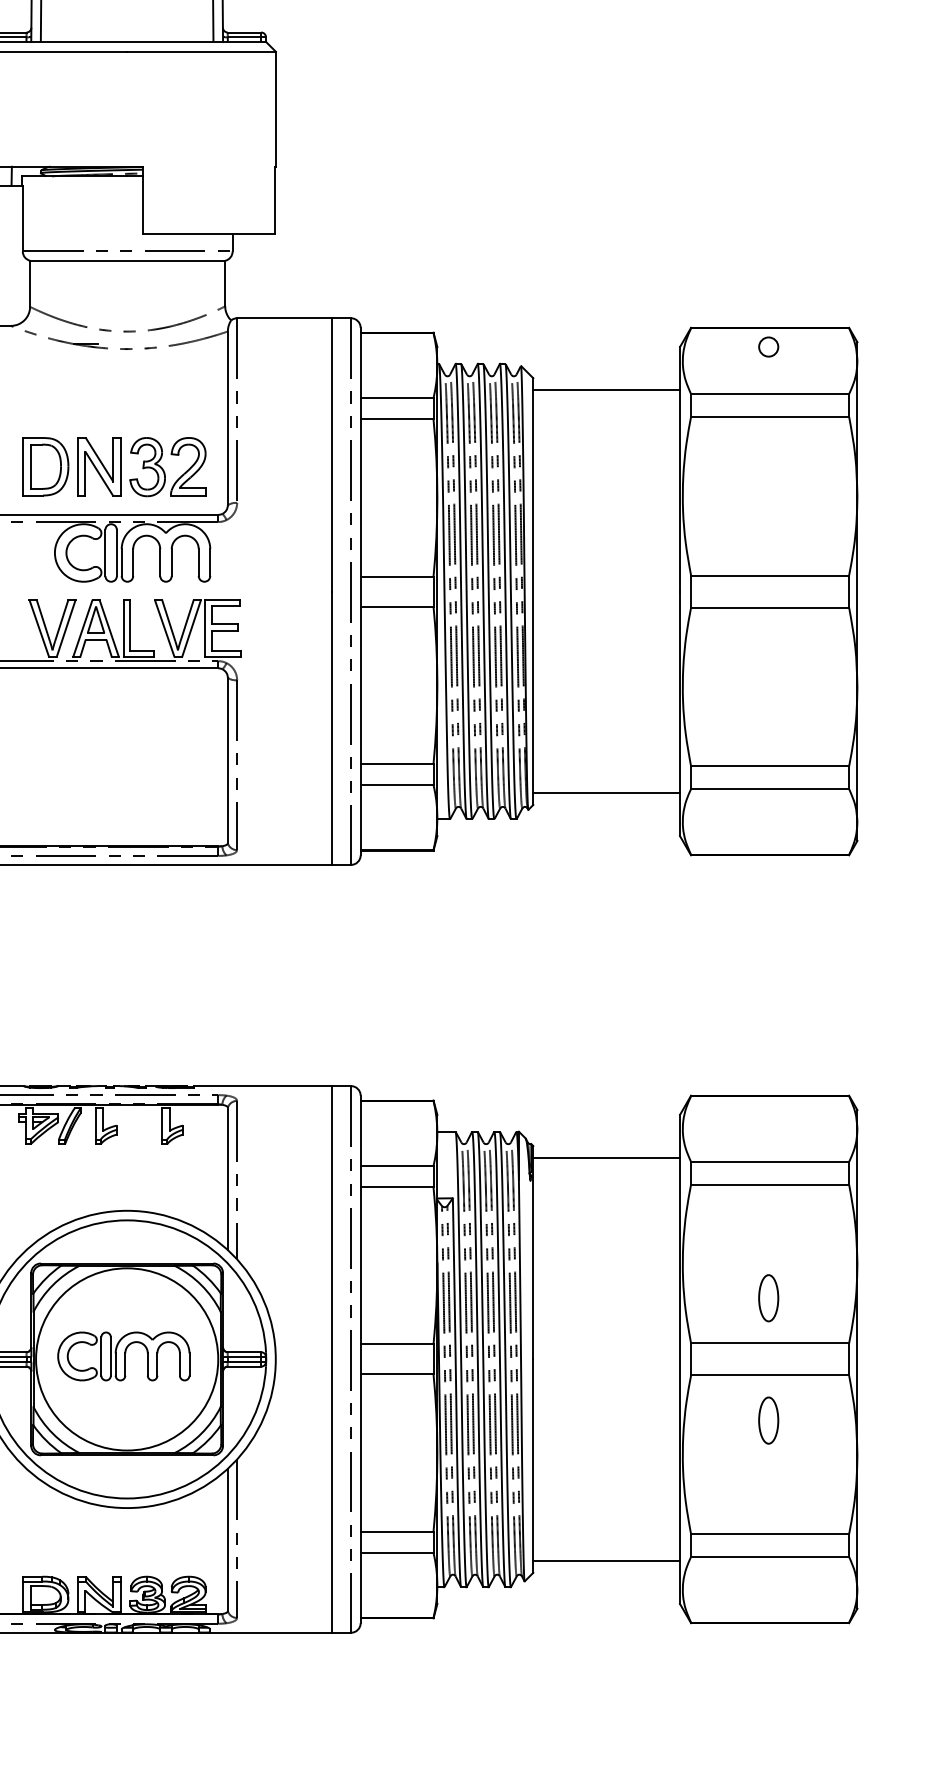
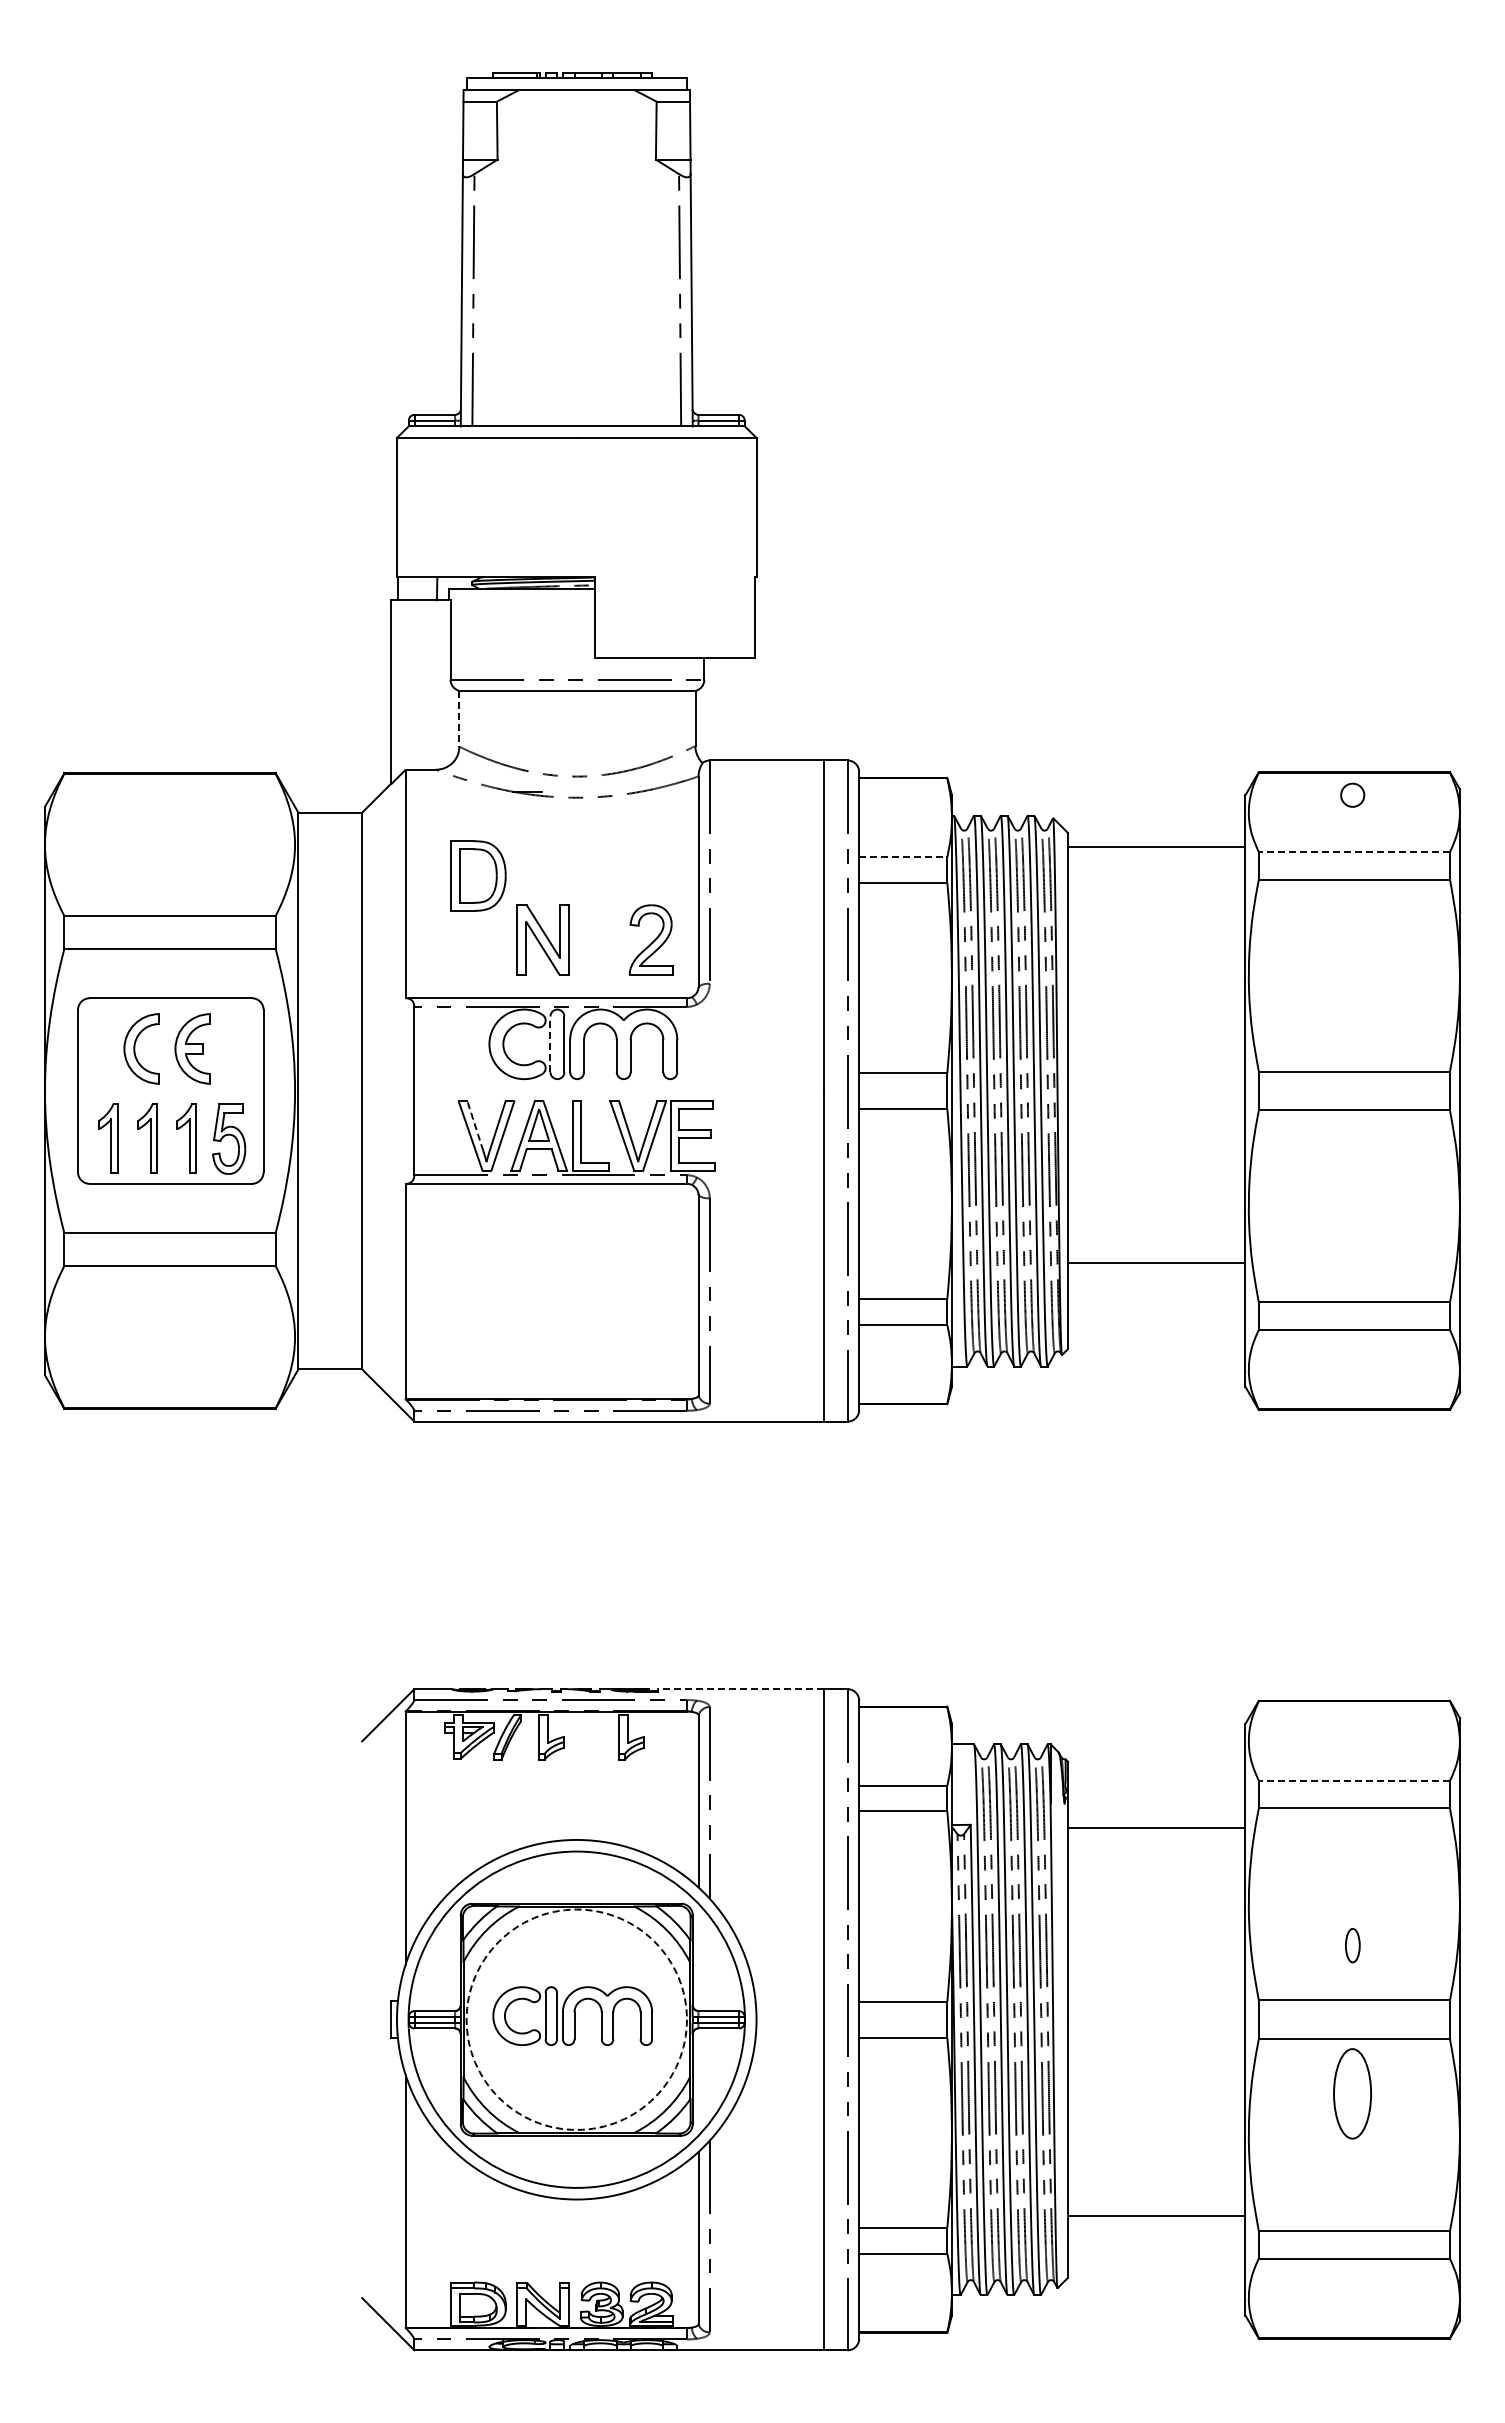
line: (30, 283) -> (459, 718), solid -> dashed
line: (770, 394) -> (1354, 852), solid -> dashed
line: (397, 398) -> (903, 857), solid -> dashed
part: (45, 466) -> (478, 875), moved
part: (147, 467) -> (601, 940), removed
line: (105, 553) -> (550, 1044), solid -> dashed
line: (43, 620) -> (475, 1126), solid -> dashed
line: (606, 792) -> (1156, 1262), moved
line: (262, 1086) -> (740, 1689), solid -> dashed
line: (606, 1158) -> (1156, 1828), moved
line: (770, 1161) -> (1354, 1780), solid -> dashed
part: (768, 1298) -> (1352, 1945), size x0.6
circle: (126, 1359) -> (576, 2019), solid -> dashed
part: (768, 1420) -> (1352, 2093), size x1.6
line: (606, 1560) -> (1156, 2216), moved

